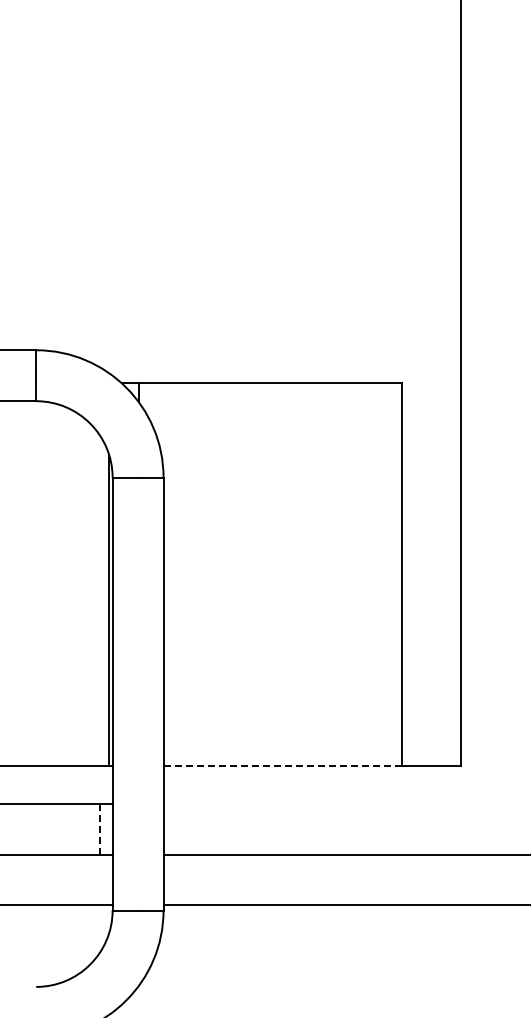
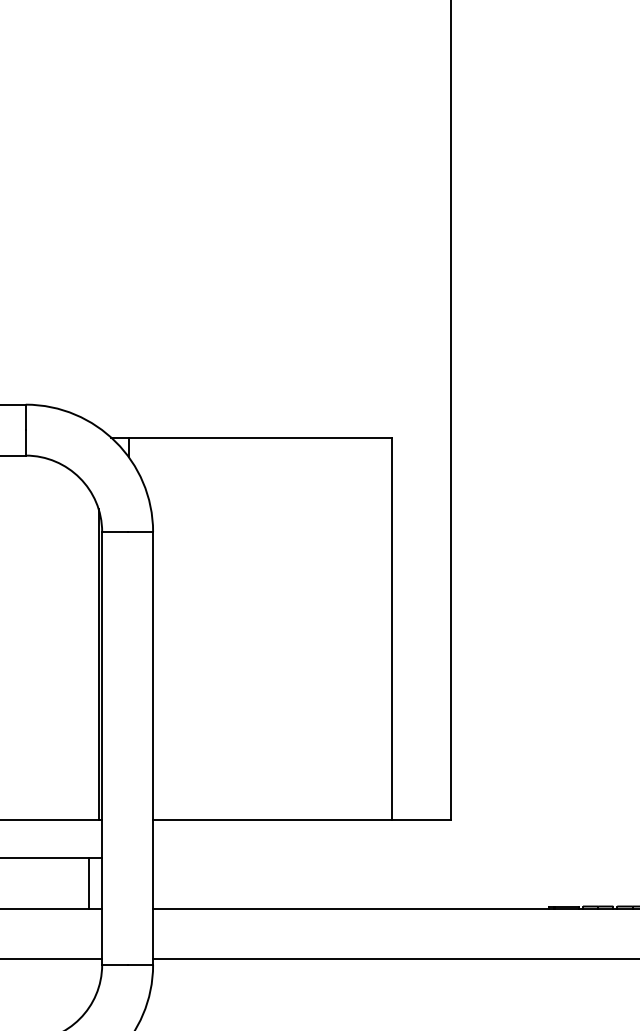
line: (281, 765) -> (271, 819), dashed -> solid
line: (99, 829) -> (89, 883), dashed -> solid

